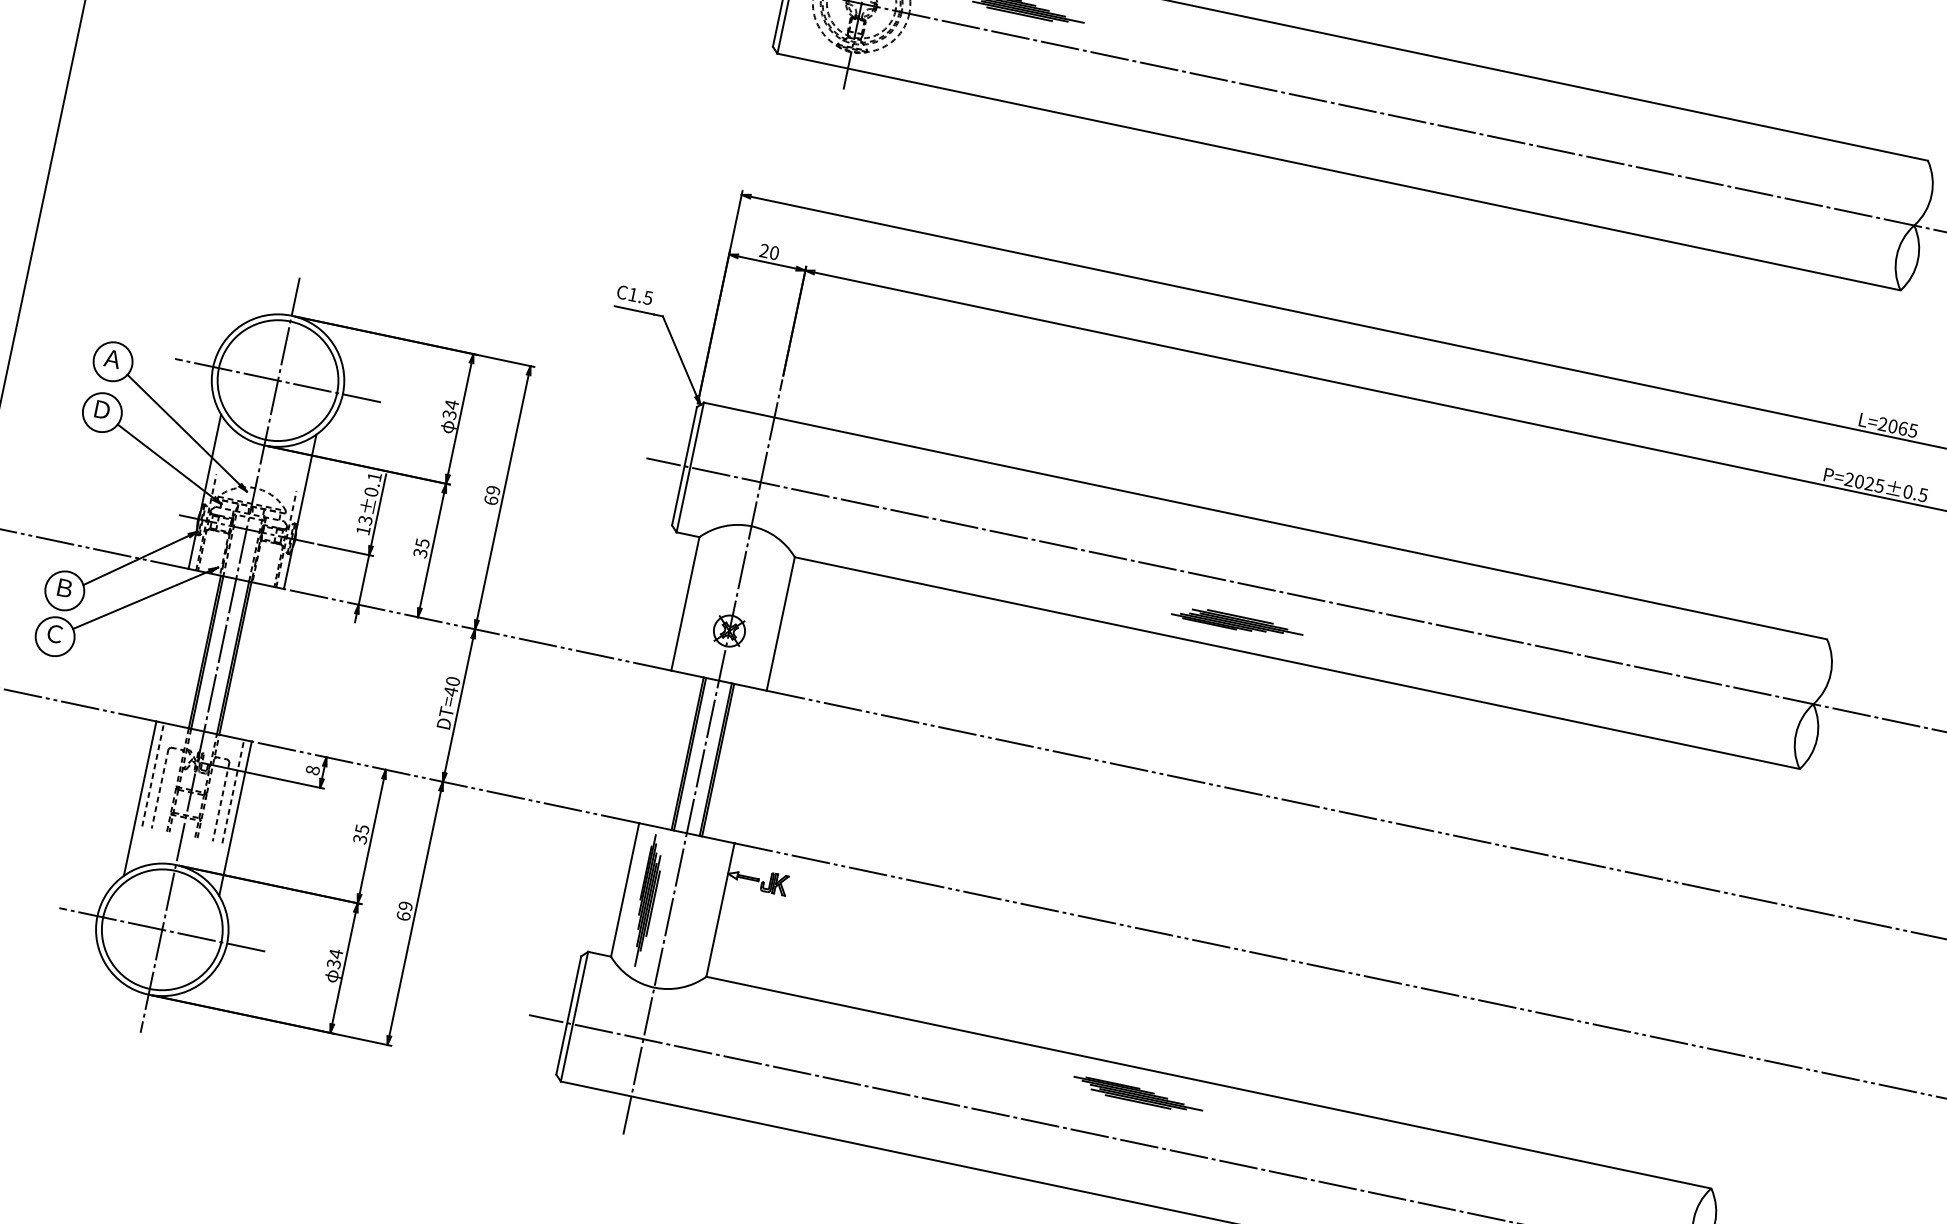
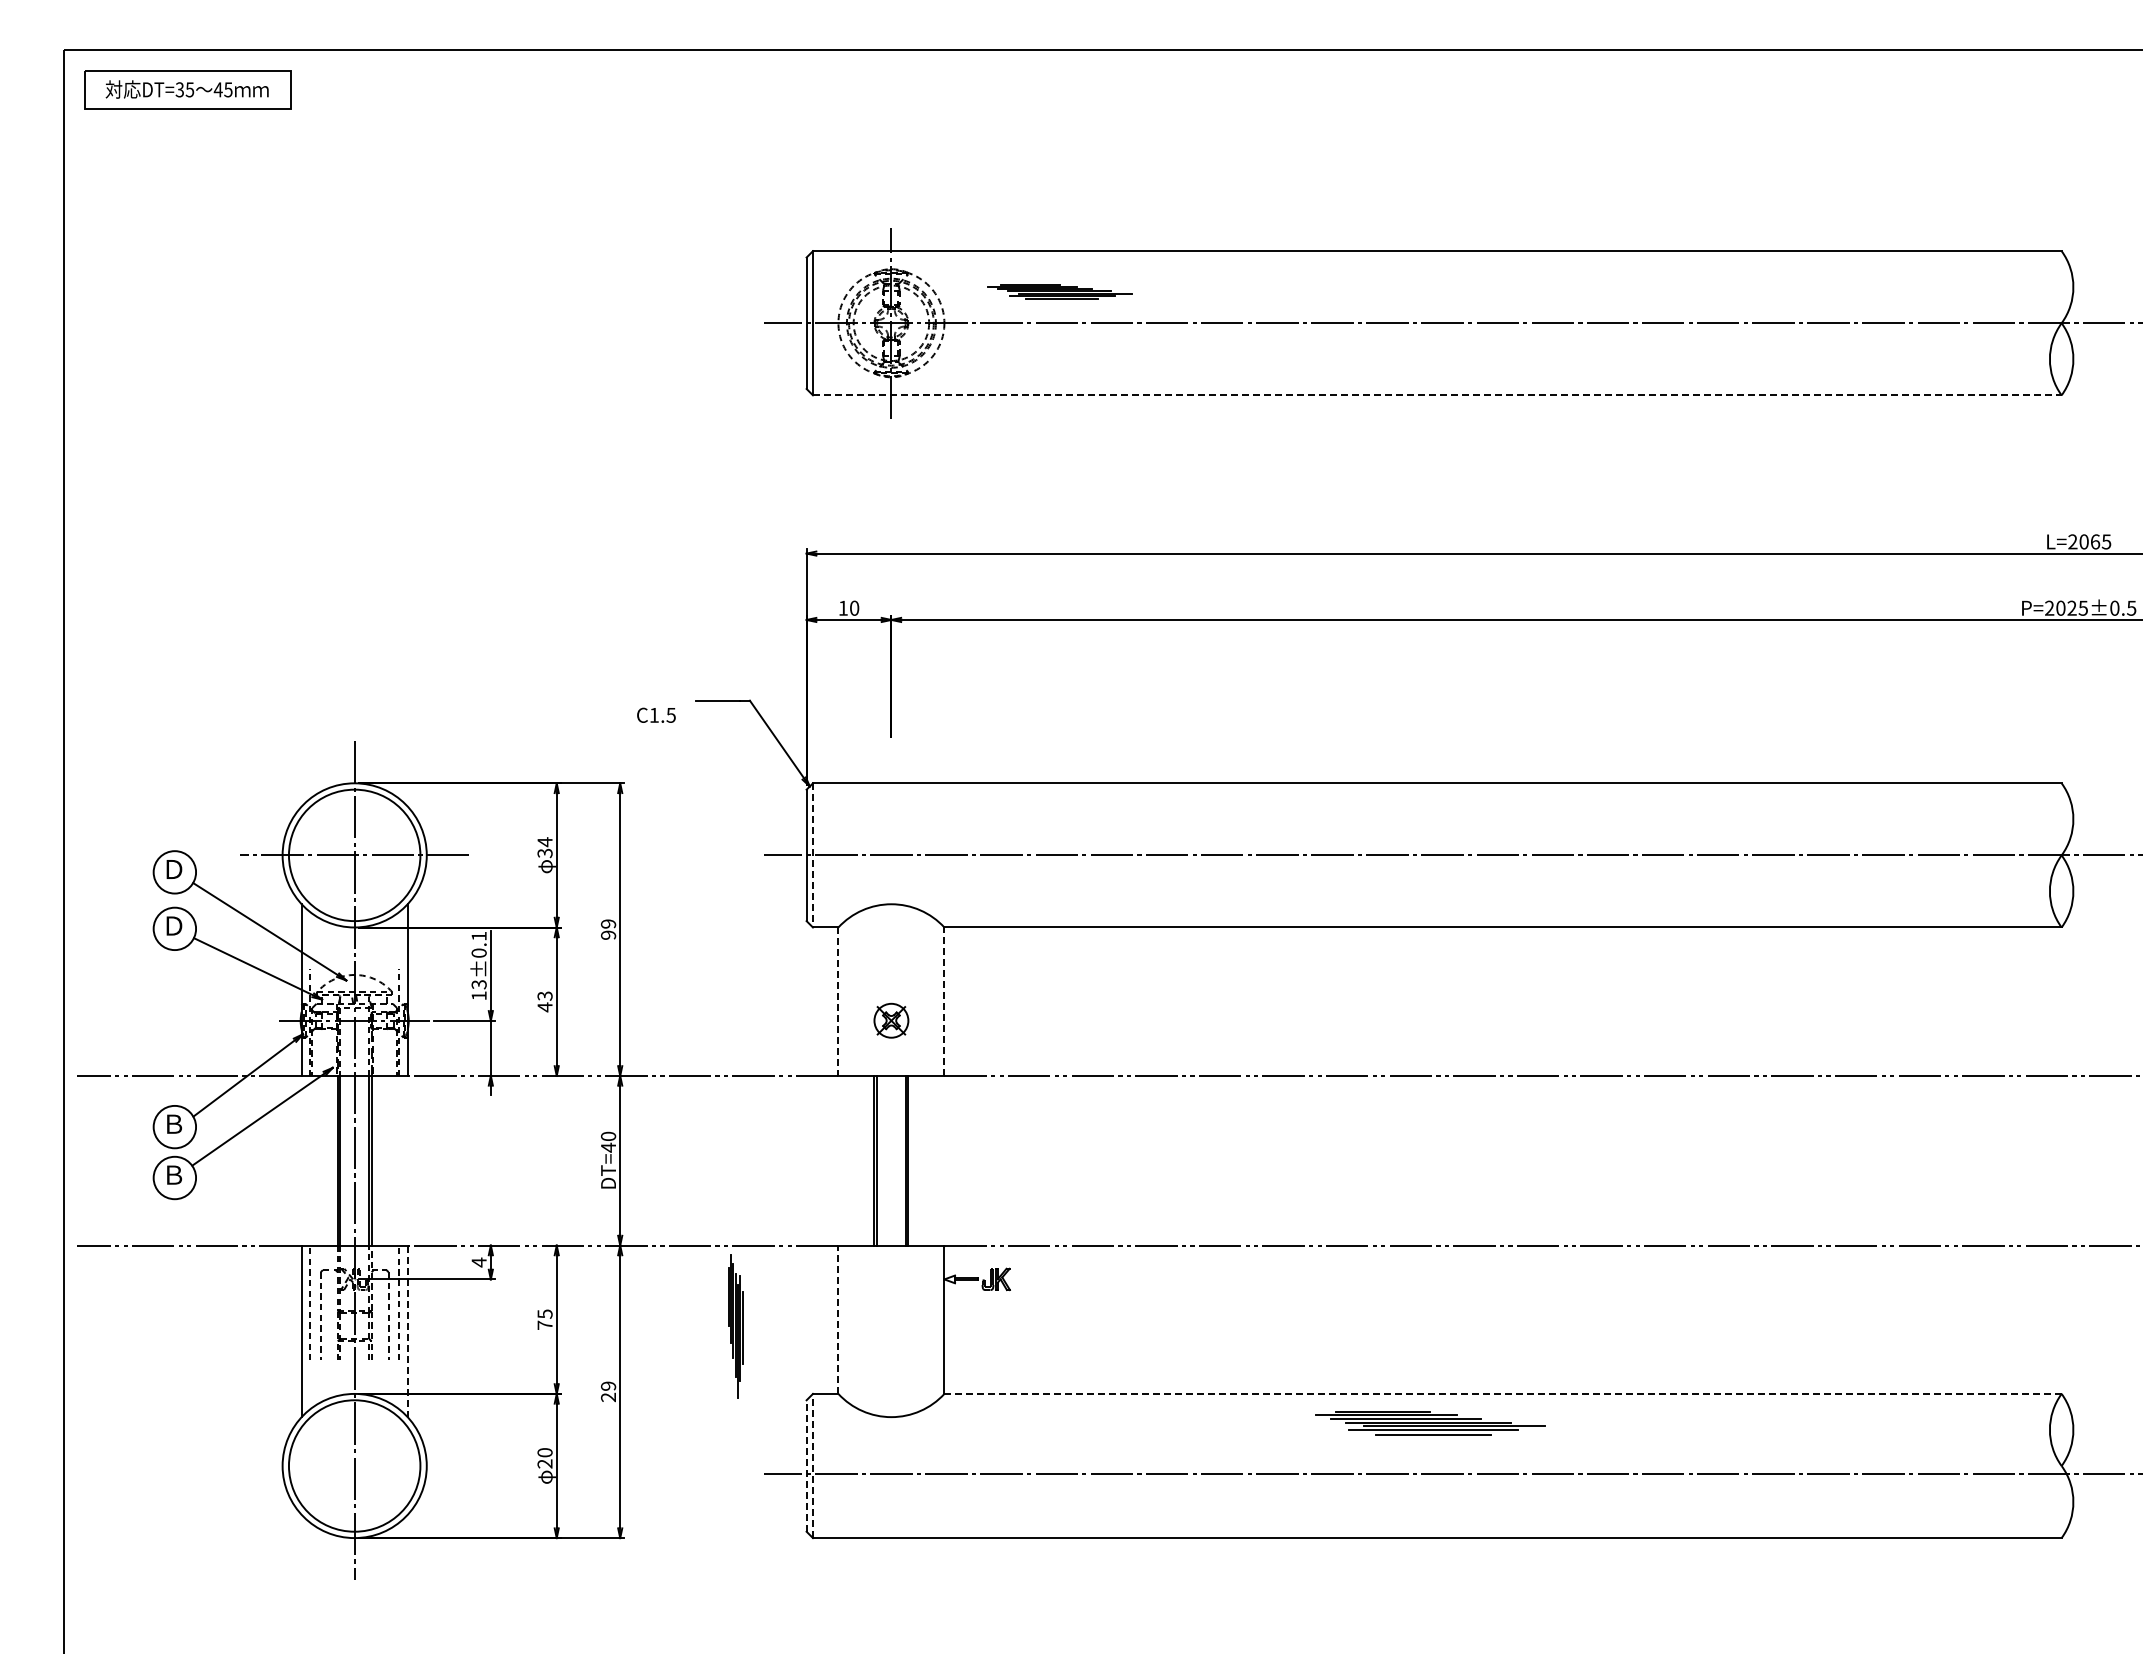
line: (1339, 172) -> (1437, 395), solid -> dashed
text: (763, 250) -> (842, 607), 20 -> 10
text: (635, 294) -> (656, 714), moved
text: (112, 358) -> (173, 869), Ａ -> Ｄ
line: (689, 467) -> (812, 855), solid -> dashed
text: (491, 499) -> (608, 934), 69 -> 99
text: (421, 548) -> (544, 1001), 35 -> 43
line: (685, 604) -> (838, 1002), solid -> dashed
part: (1237, 622) -> (1430, 897), removed
line: (780, 623) -> (944, 1001), solid -> dashed
text: (55, 633) -> (174, 1174), Ｃ -> Ｂ
line: (703, 756) -> (891, 1160), removed
text: (312, 770) -> (478, 1262), 8 -> 4
line: (235, 818) -> (407, 1331), solid -> dashed
text: (359, 839) -> (544, 1325), 35 -> 75
line: (625, 889) -> (838, 1319), solid -> dashed
part: (646, 900) -> (735, 1326), moved
text: (403, 916) -> (608, 1397), 69 -> 29
line: (162, 930) -> (354, 1466), removed
text: (334, 958) -> (544, 1457), 34 -> 20
line: (568, 1015) -> (806, 1466), solid -> dashed
line: (574, 1016) -> (812, 1465), solid -> dashed
line: (1209, 1082) -> (1503, 1393), solid -> dashed
part: (1138, 1094) -> (1430, 1422), size x1.6

